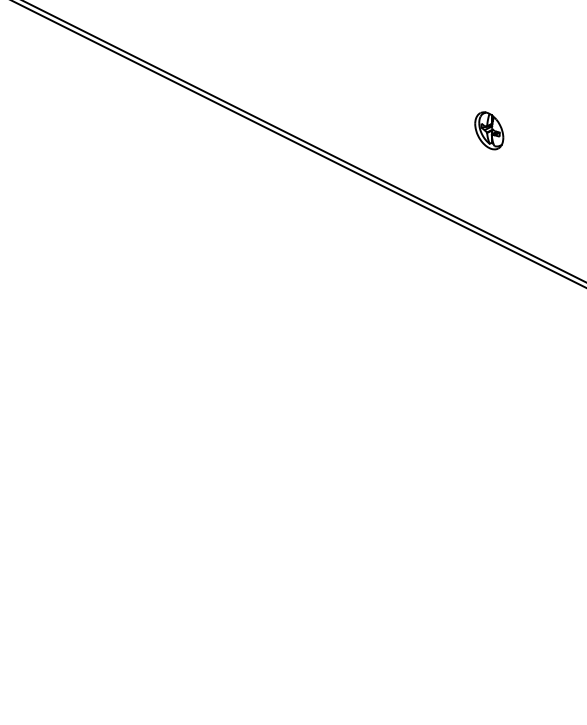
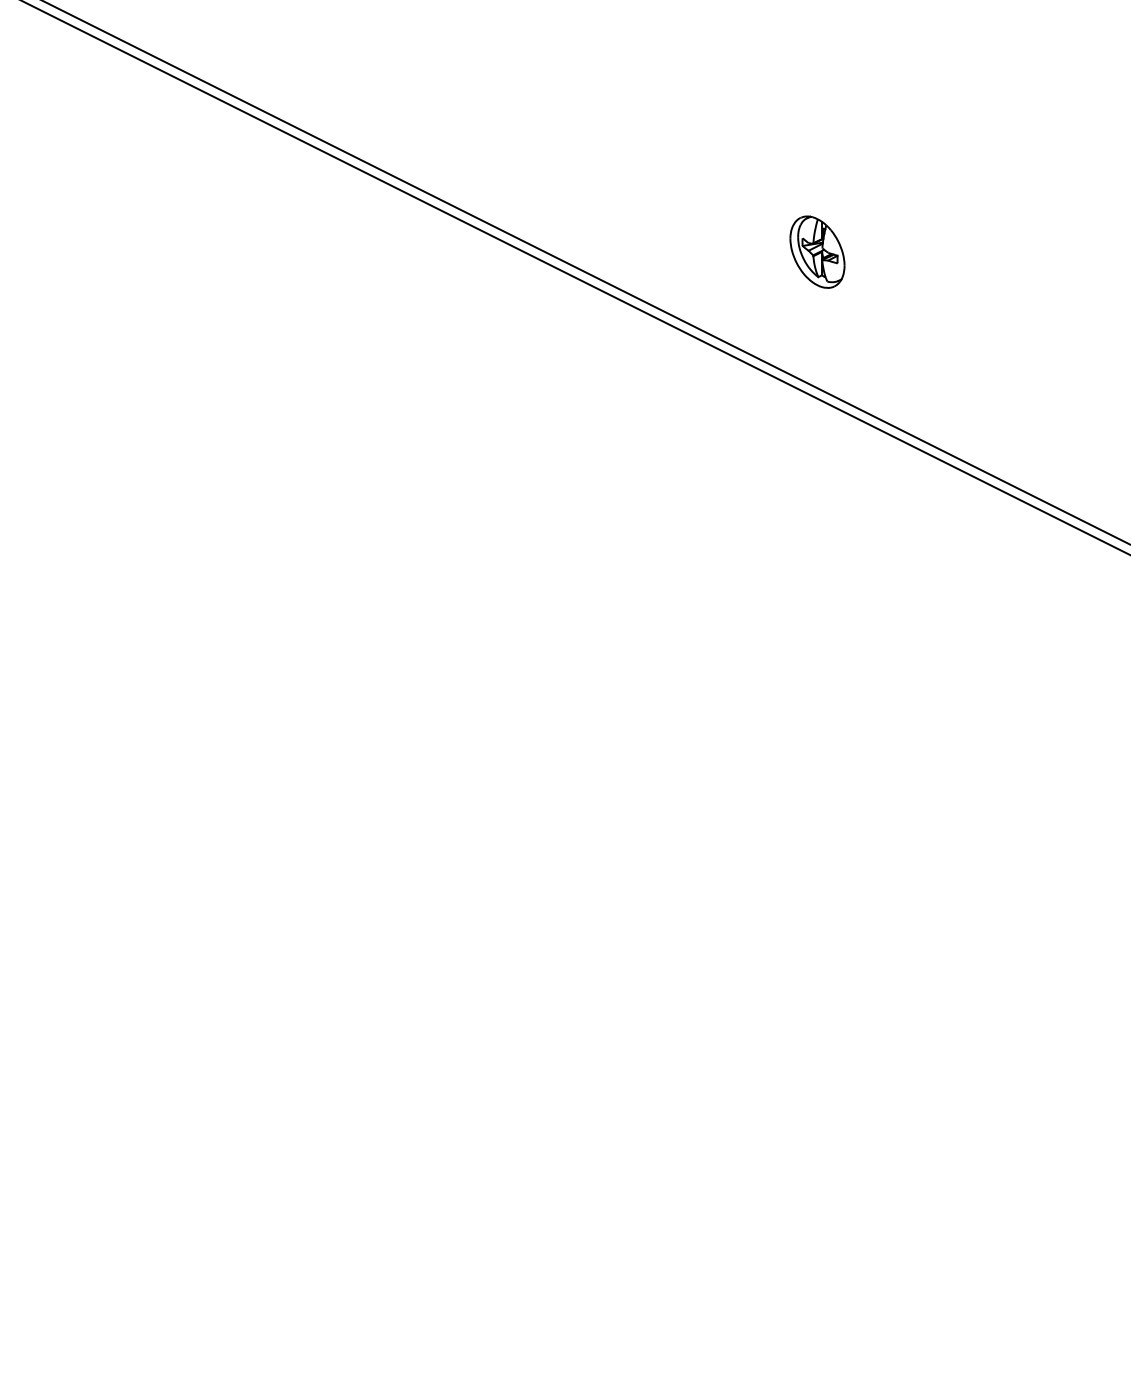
part: (489, 130) -> (817, 251), moved

